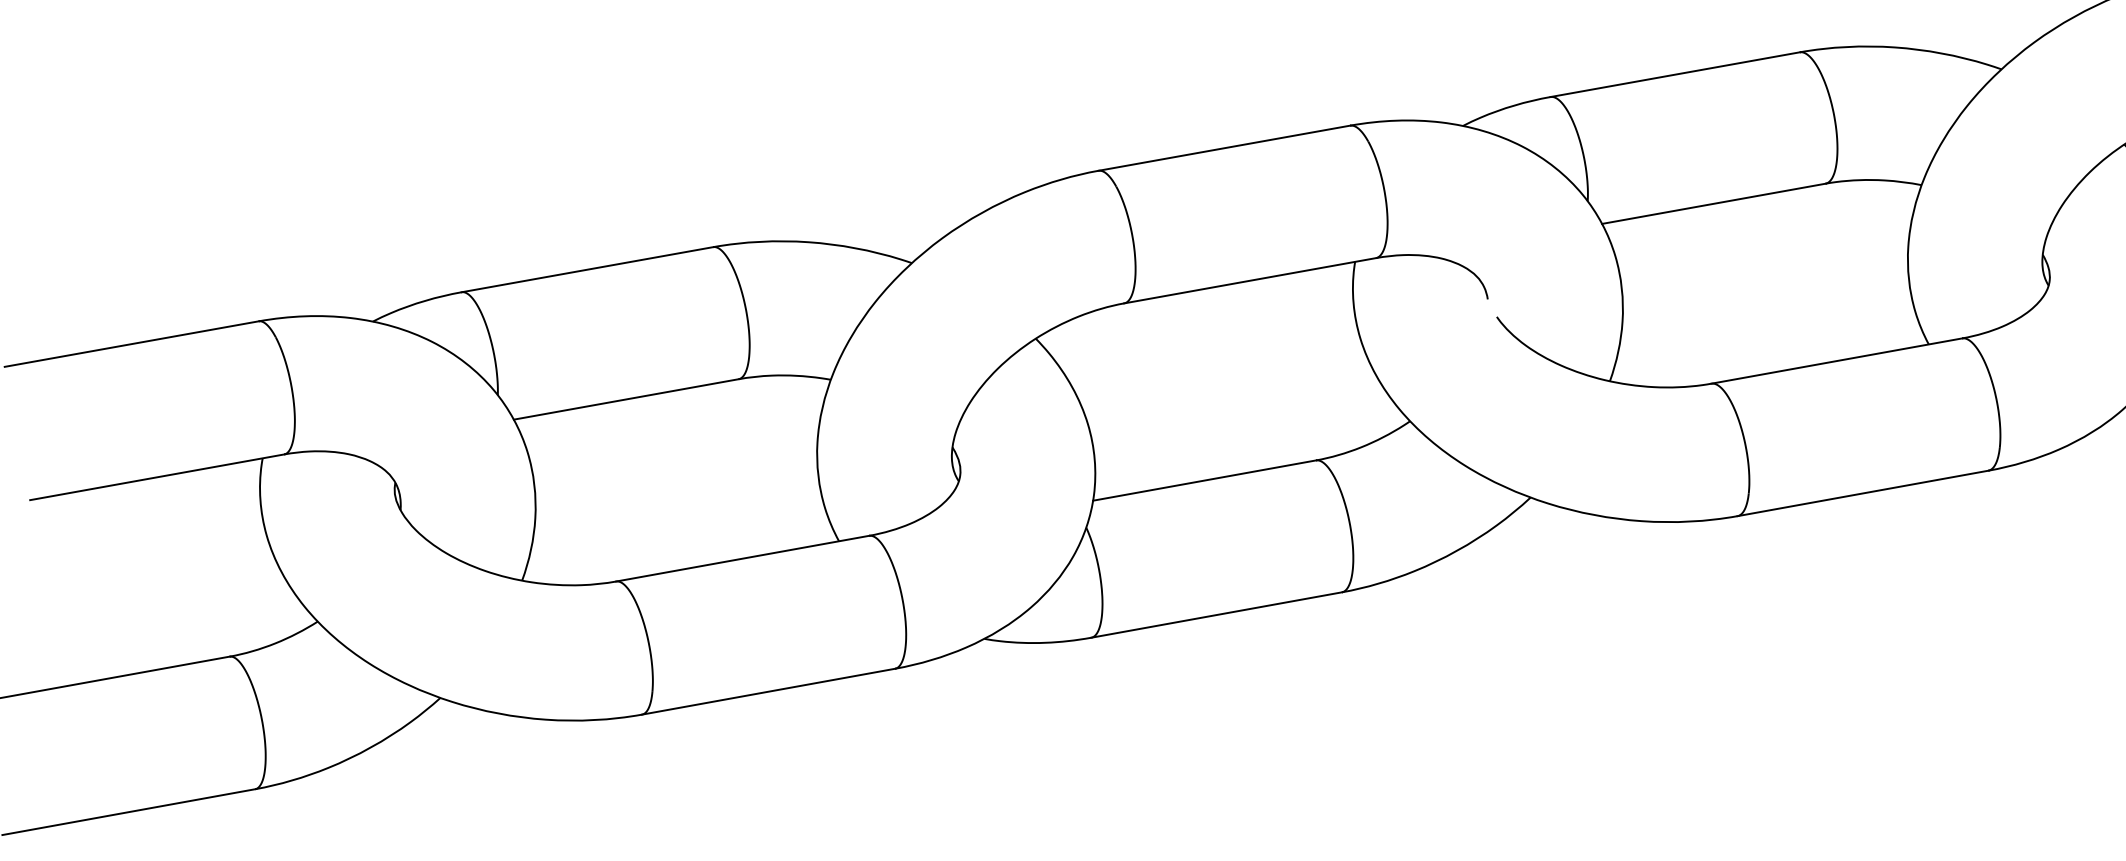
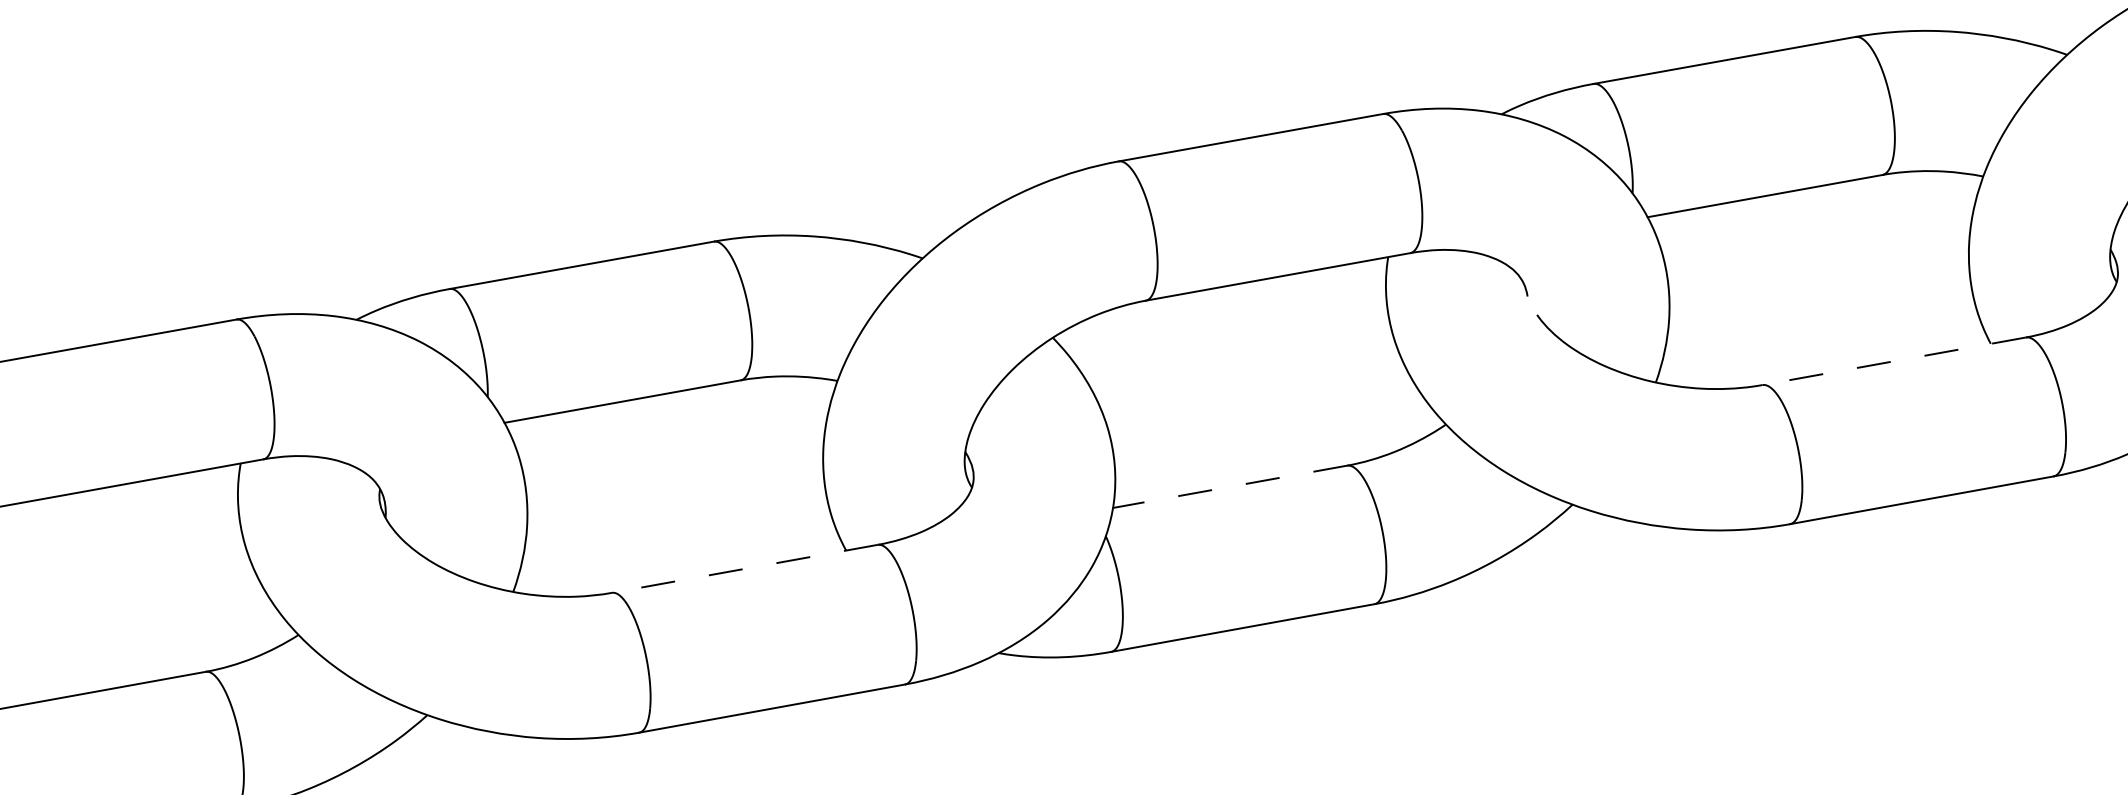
line: (1836, 361) -> (1893, 361), solid -> dashed
line: (1204, 480) -> (1230, 486), solid -> dashed
line: (742, 558) -> (744, 568), solid -> dashed

